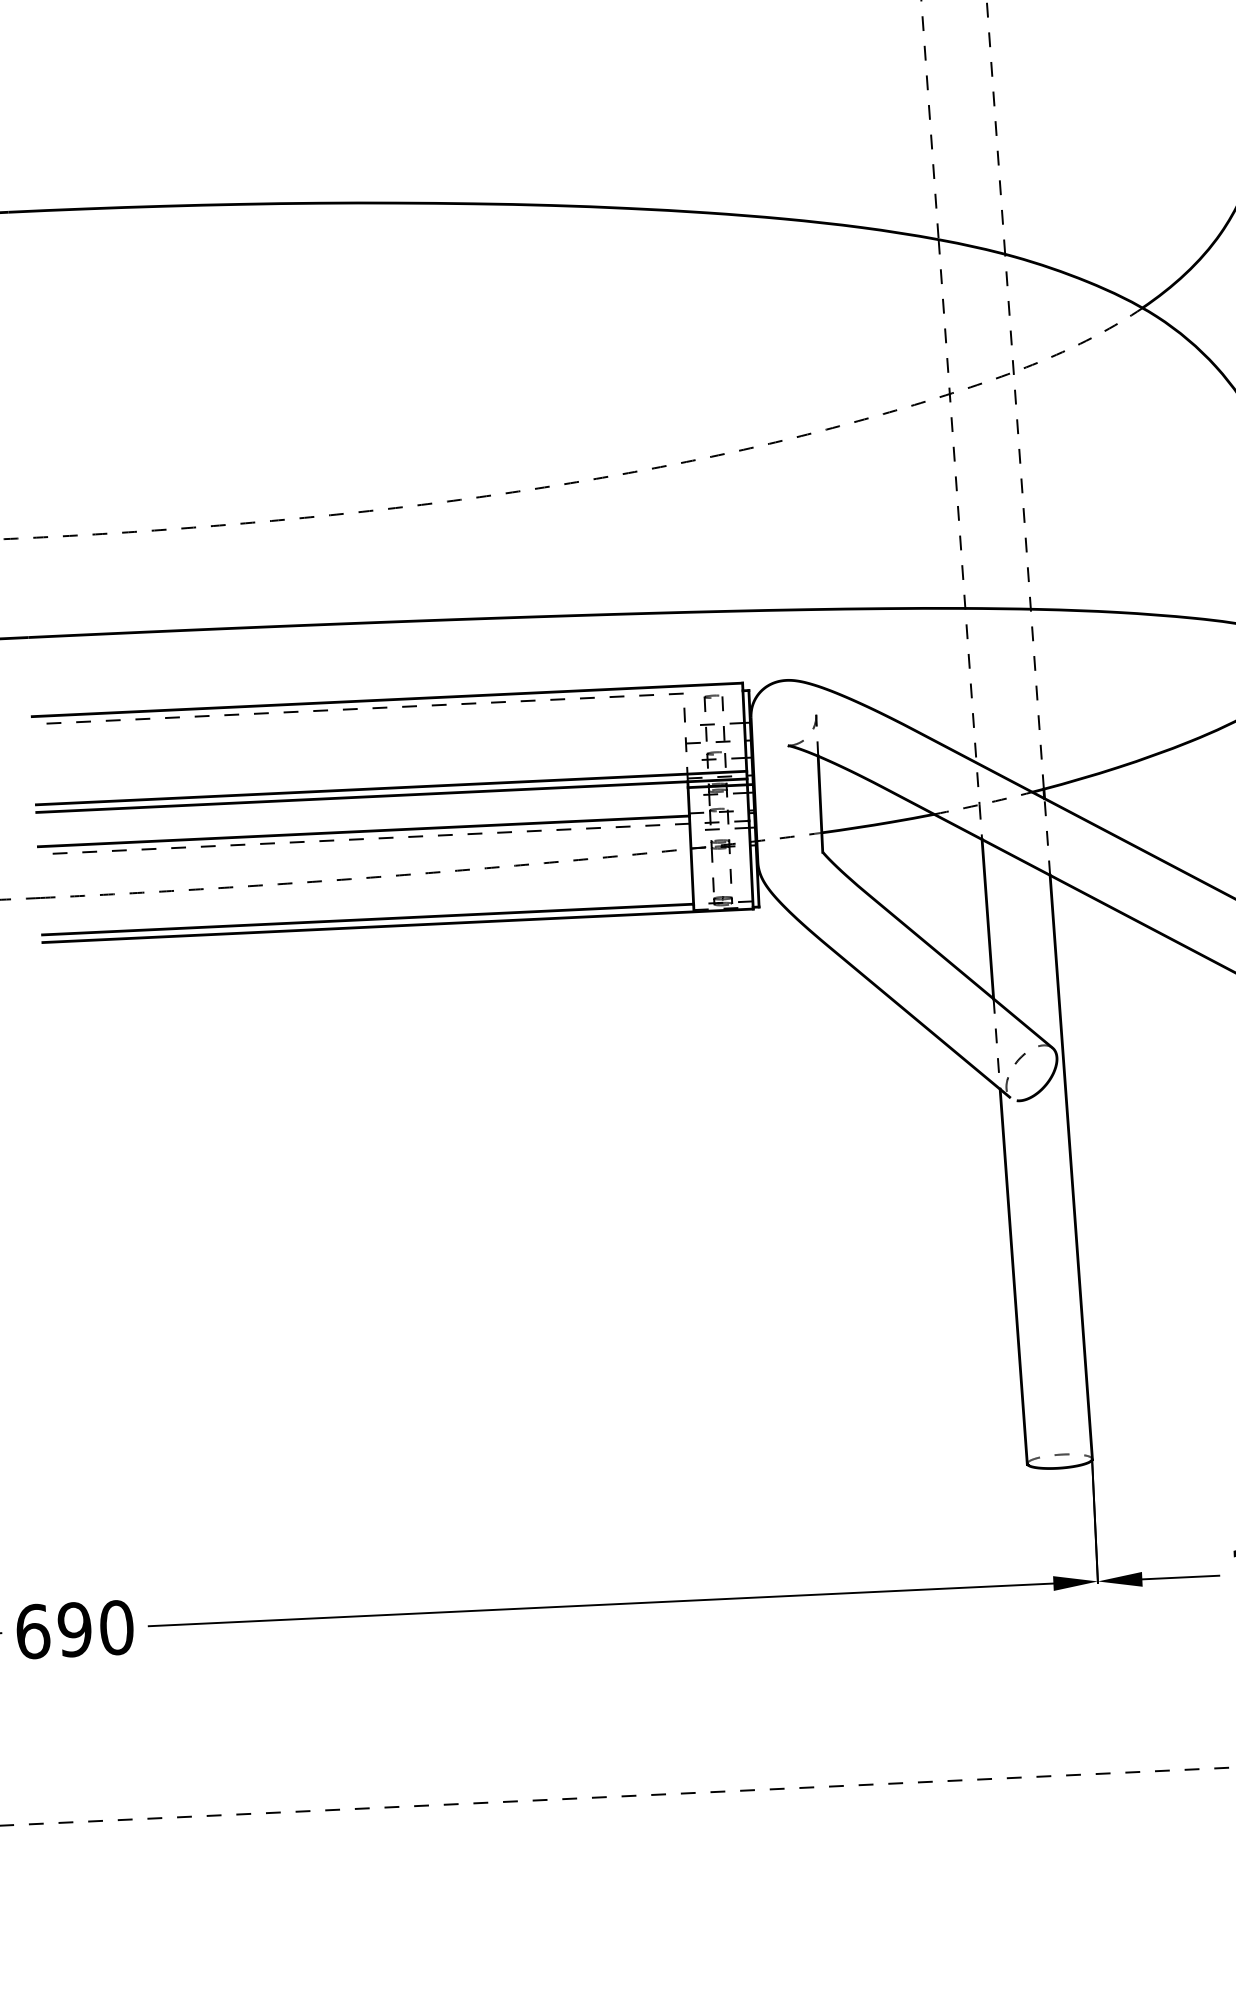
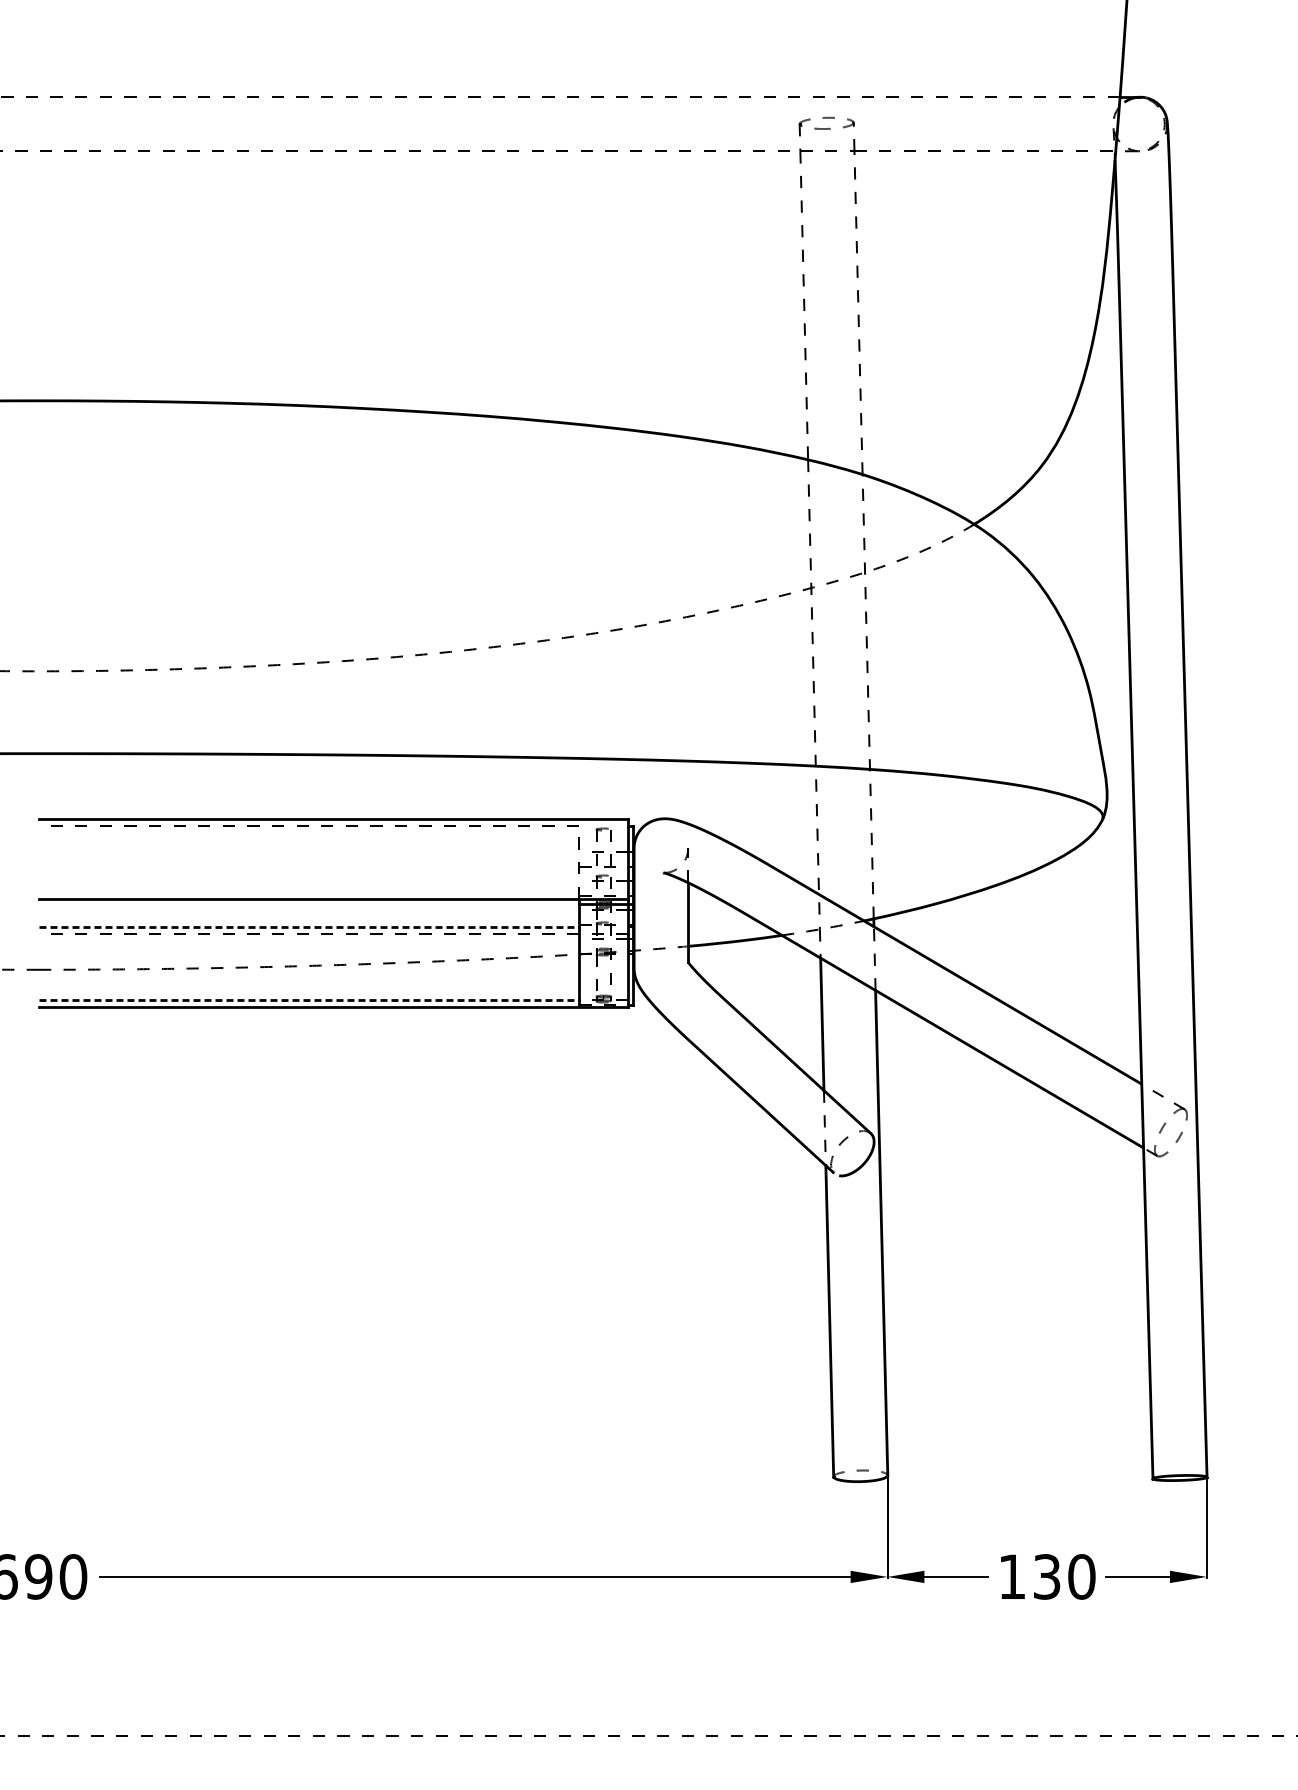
line: (391, 788) -> (333, 892), removed
line: (364, 831) -> (309, 927), solid -> dashed
line: (368, 919) -> (309, 1000), solid -> dashed

